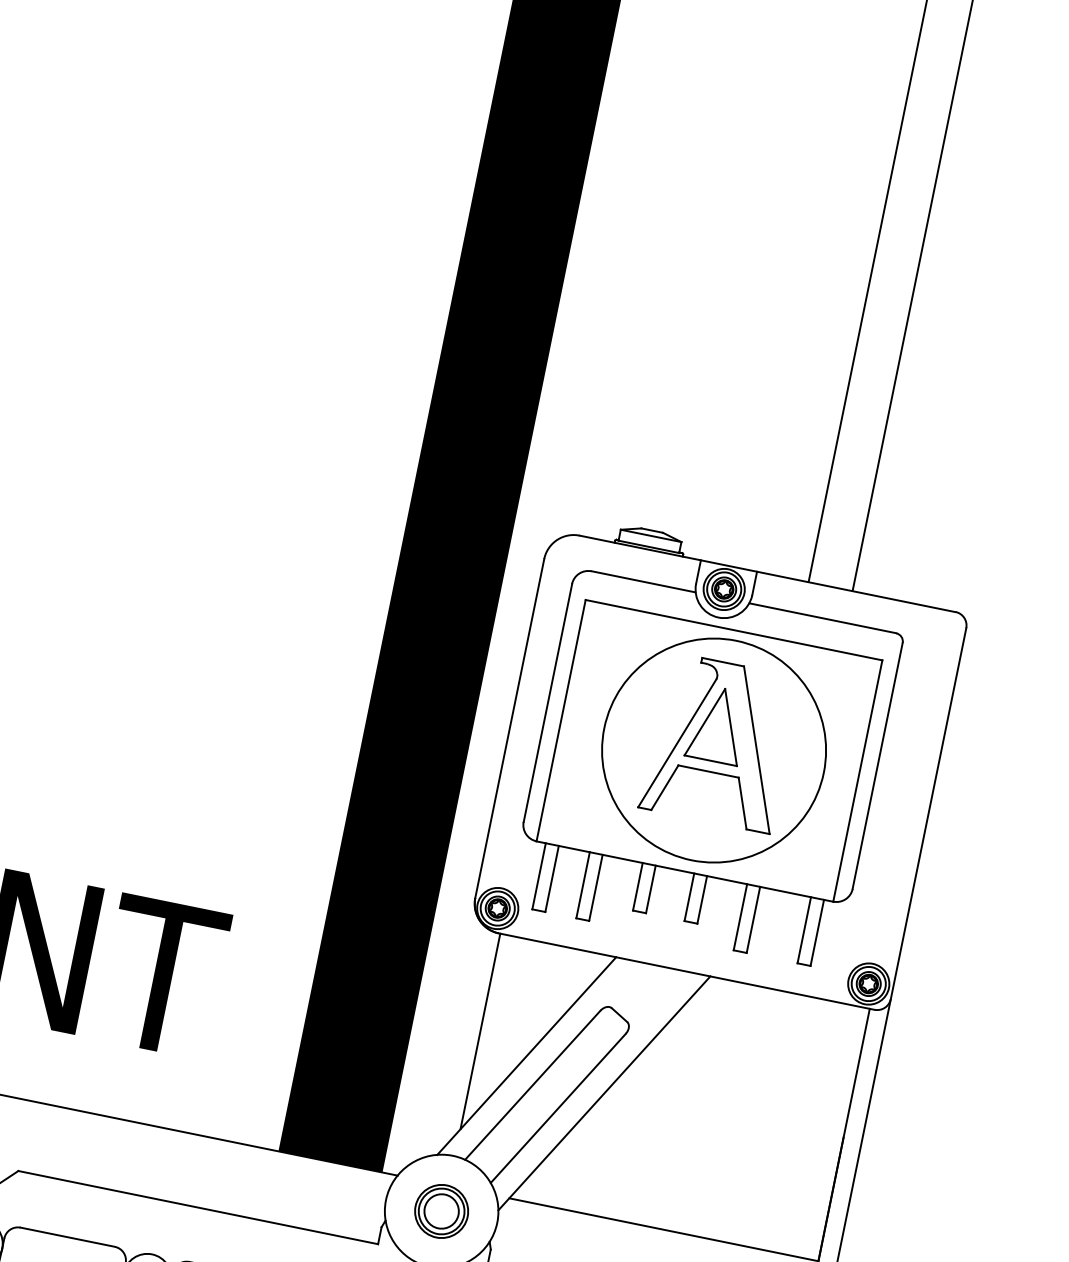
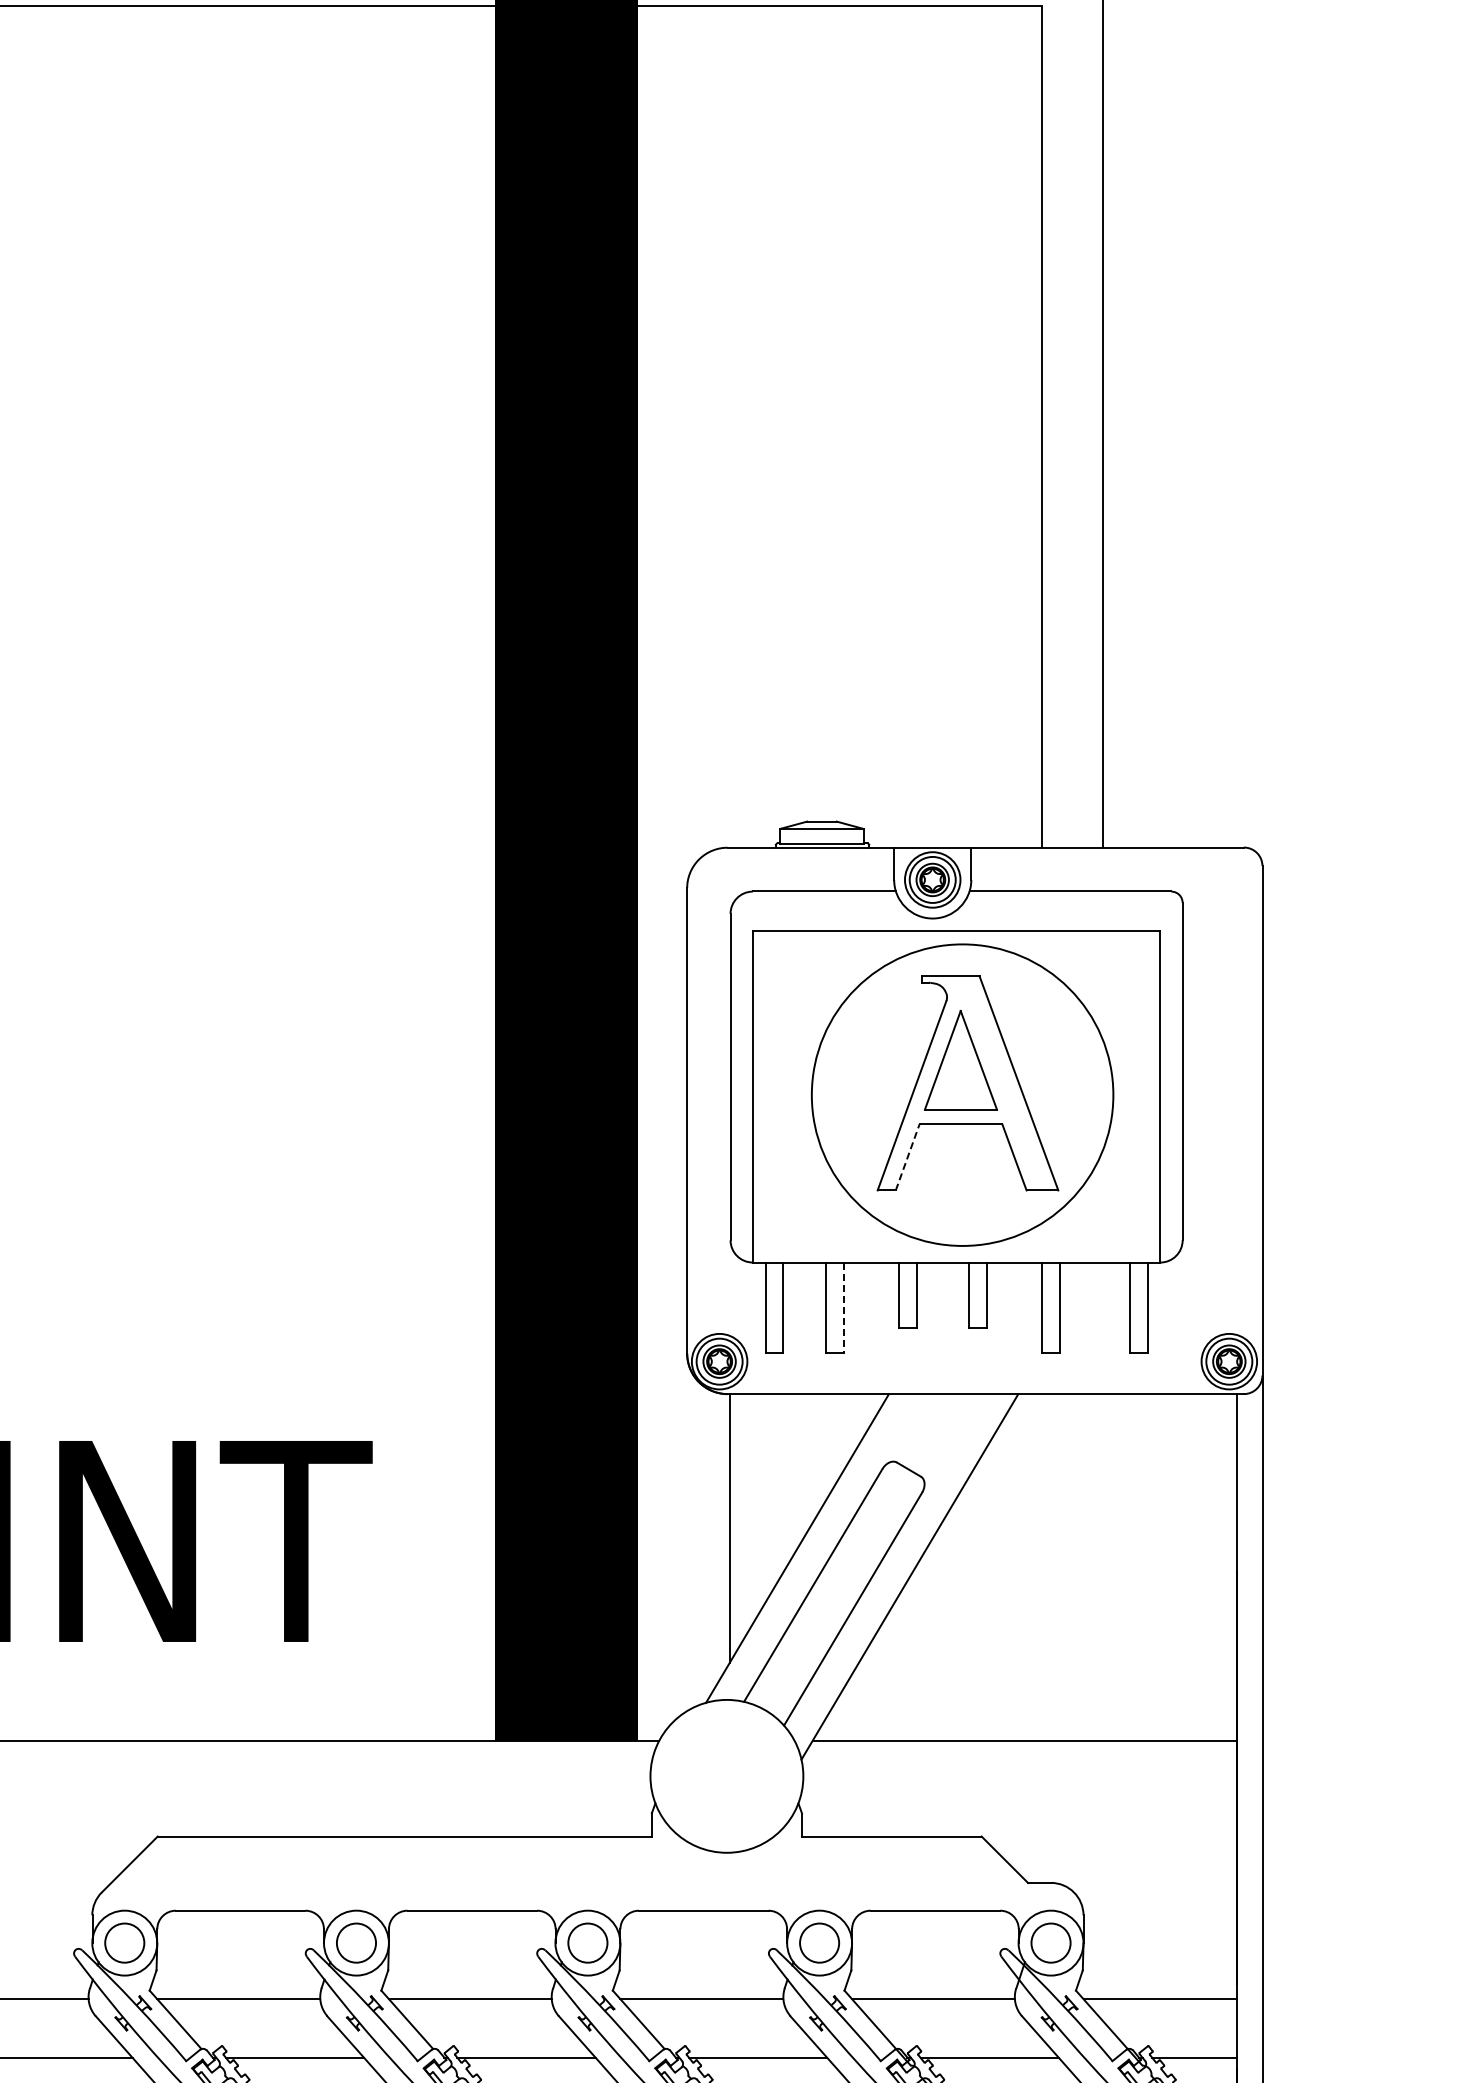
line: (664, 787) -> (907, 1156), solid -> dashed
line: (595, 888) -> (843, 1308), solid -> dashed
part: (441, 1210) -> (726, 1775), removed

